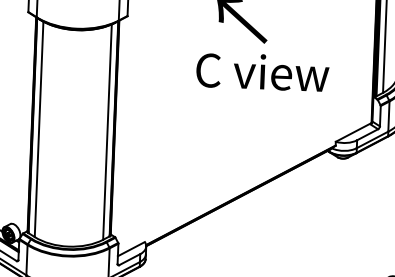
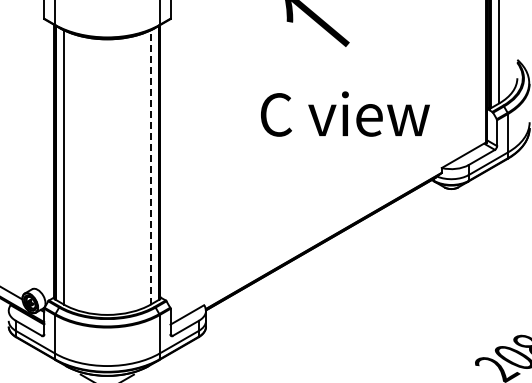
text: (262, 71) -> (345, 113), moved
line: (107, 131) -> (150, 166), solid -> dashed

